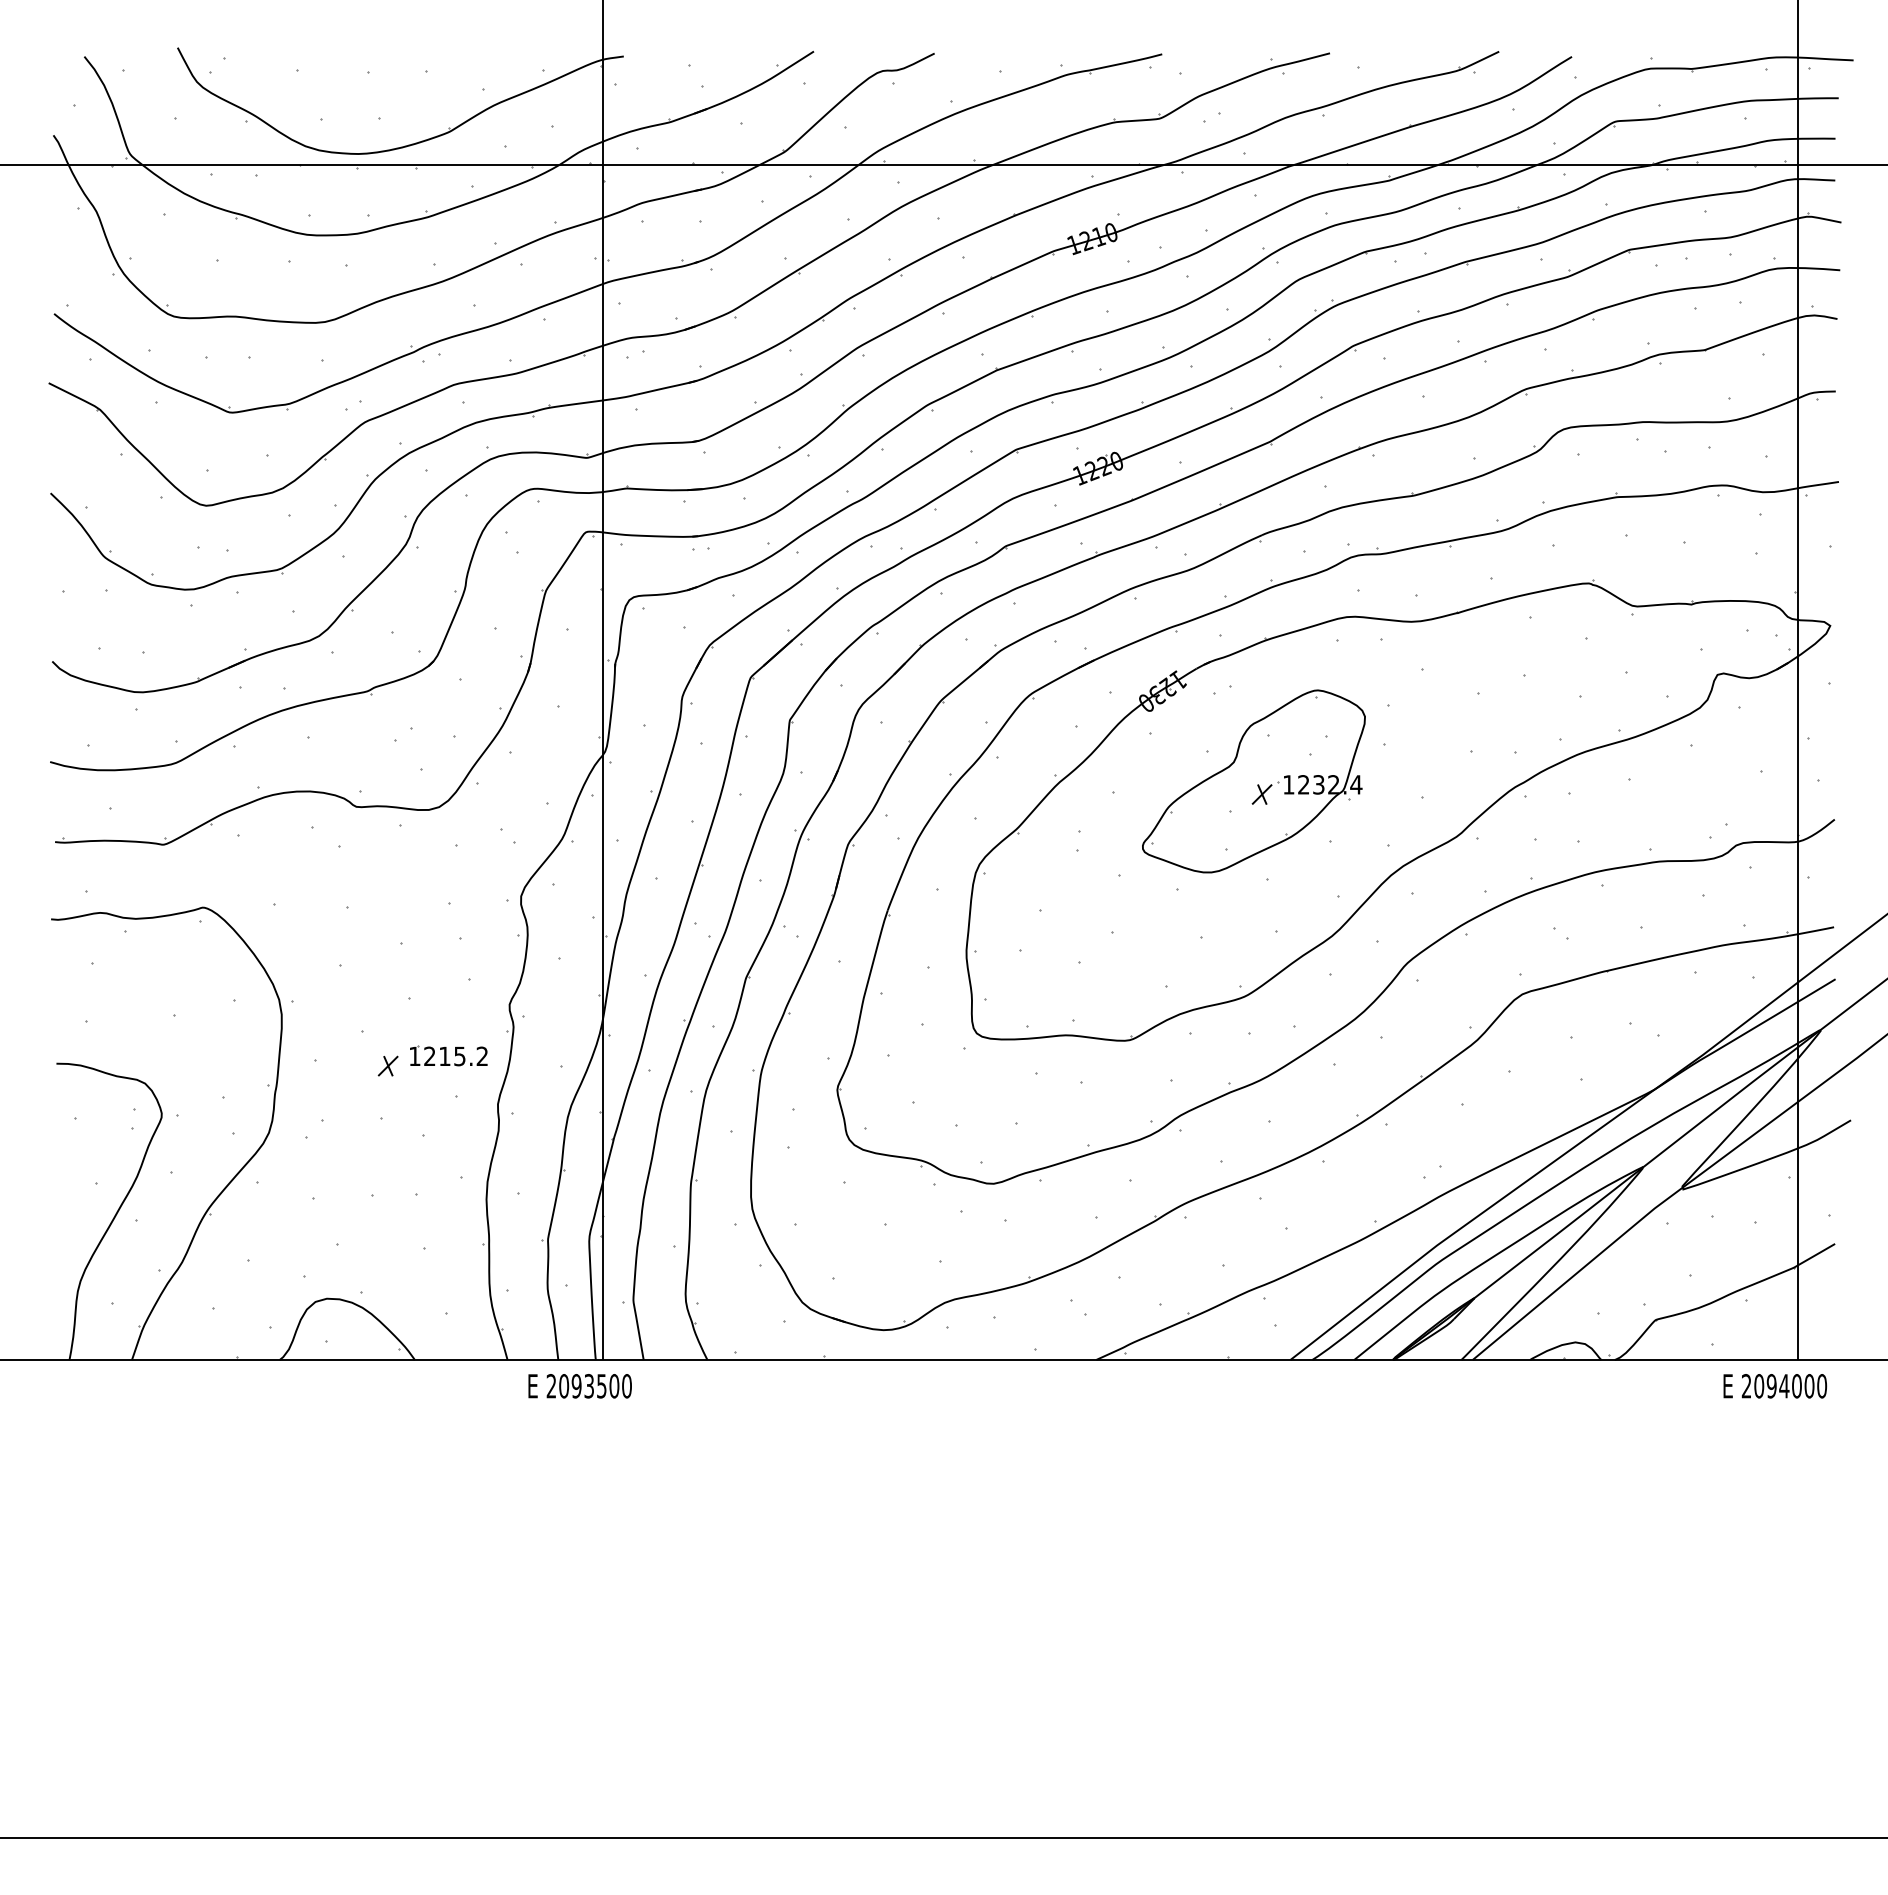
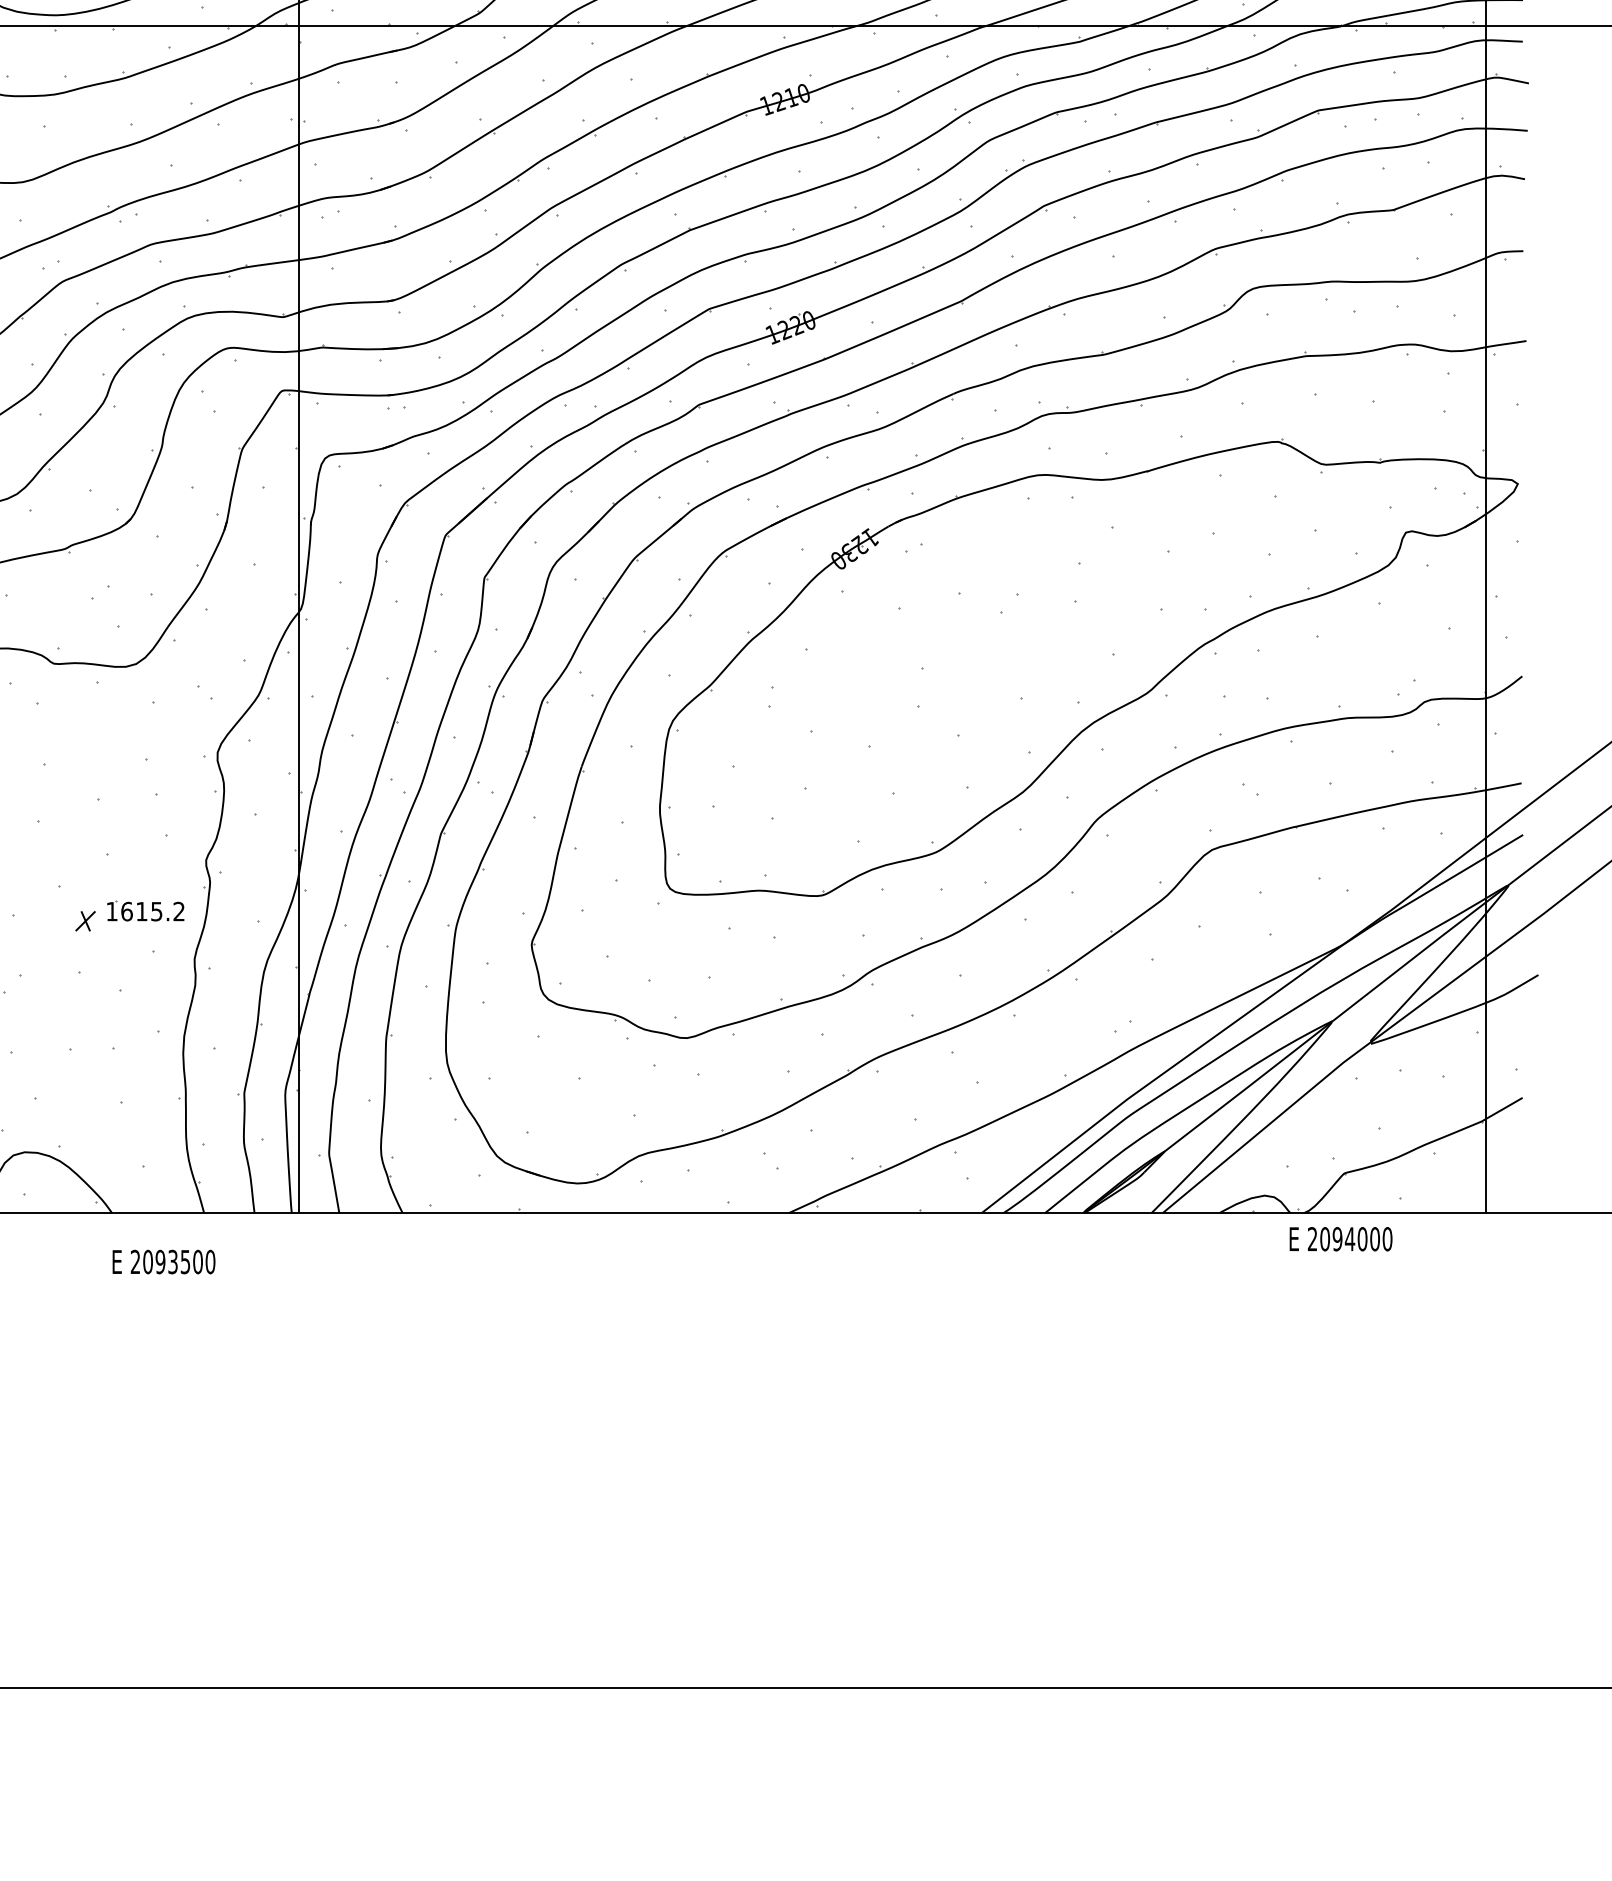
part: (1253, 781) -> (944, 638), removed
text: (429, 1056) -> (126, 911), 1215.2 -> 1615.2
text: (579, 1386) -> (163, 1262), moved
text: (1775, 1386) -> (1341, 1239), moved

